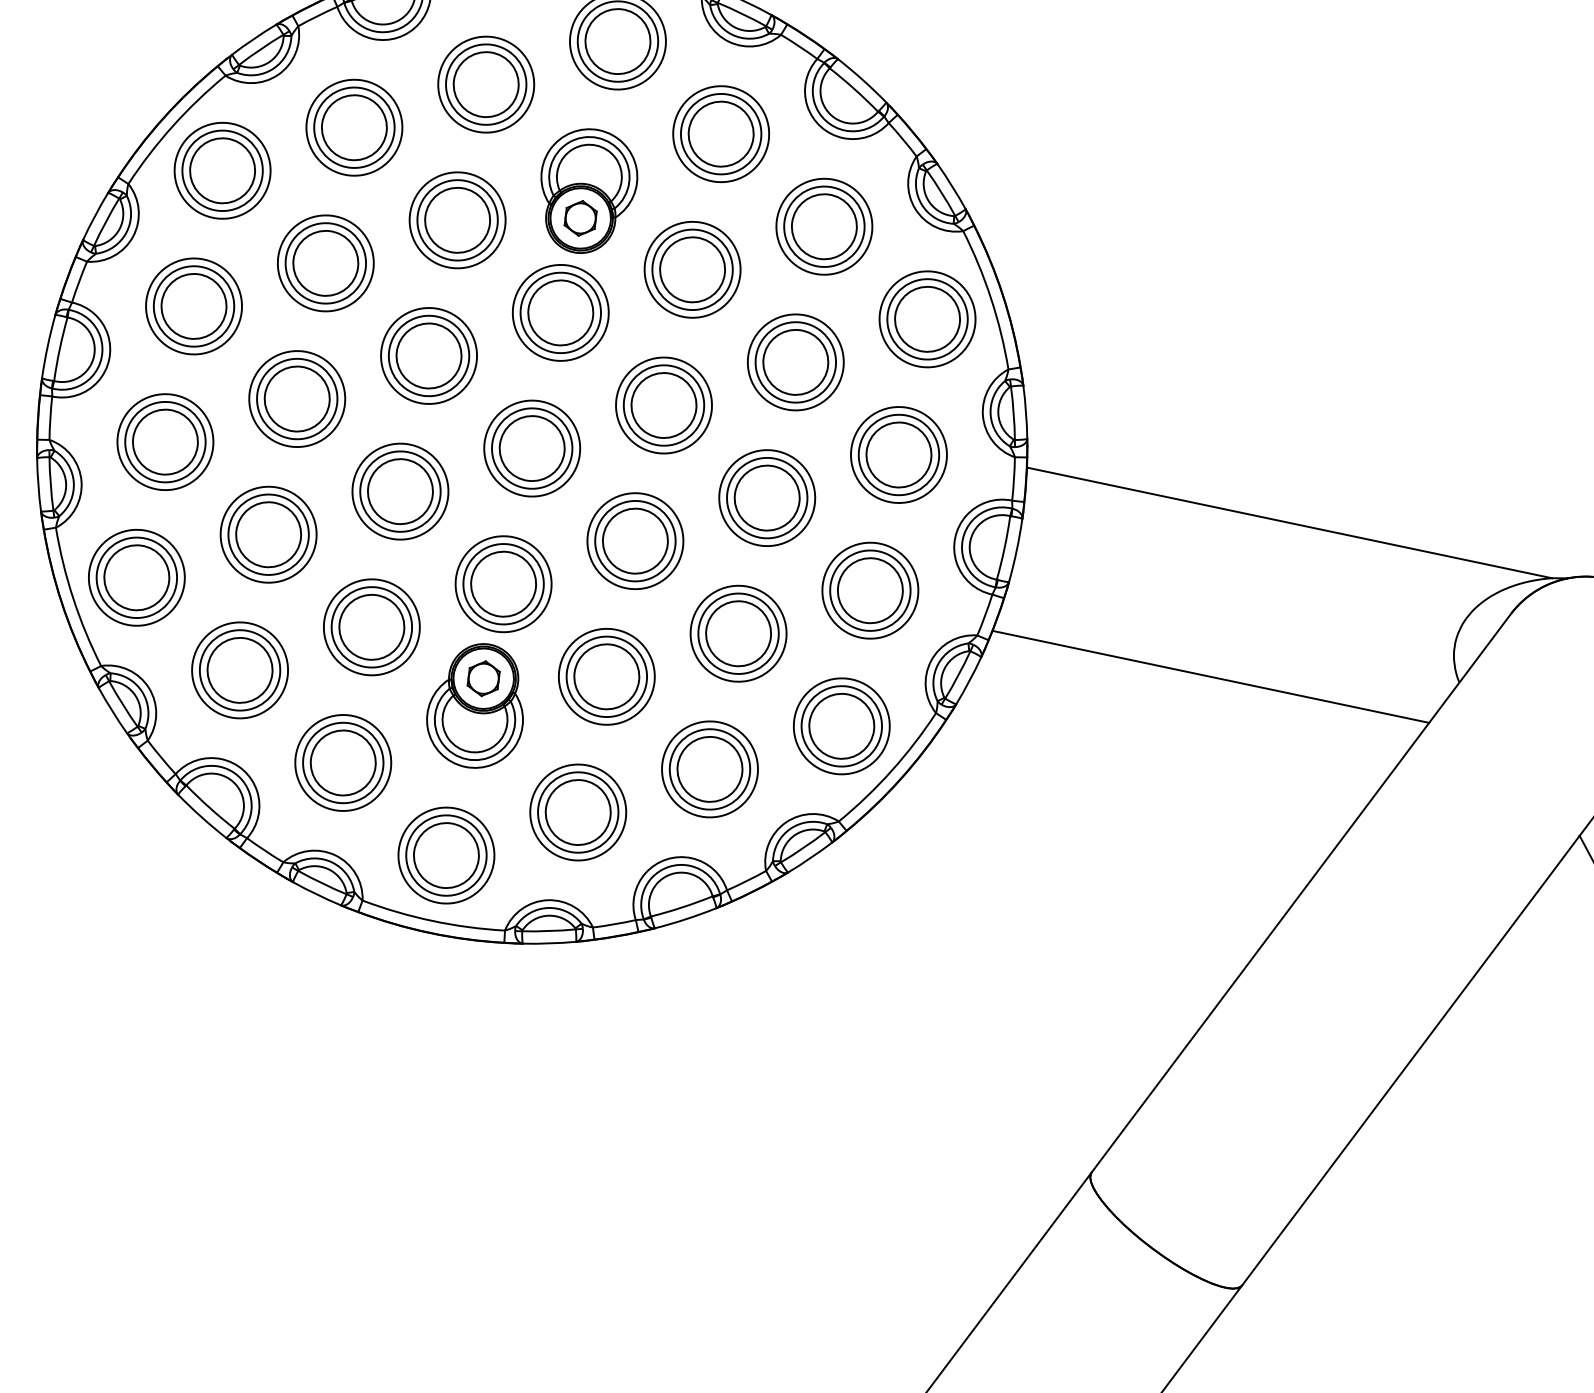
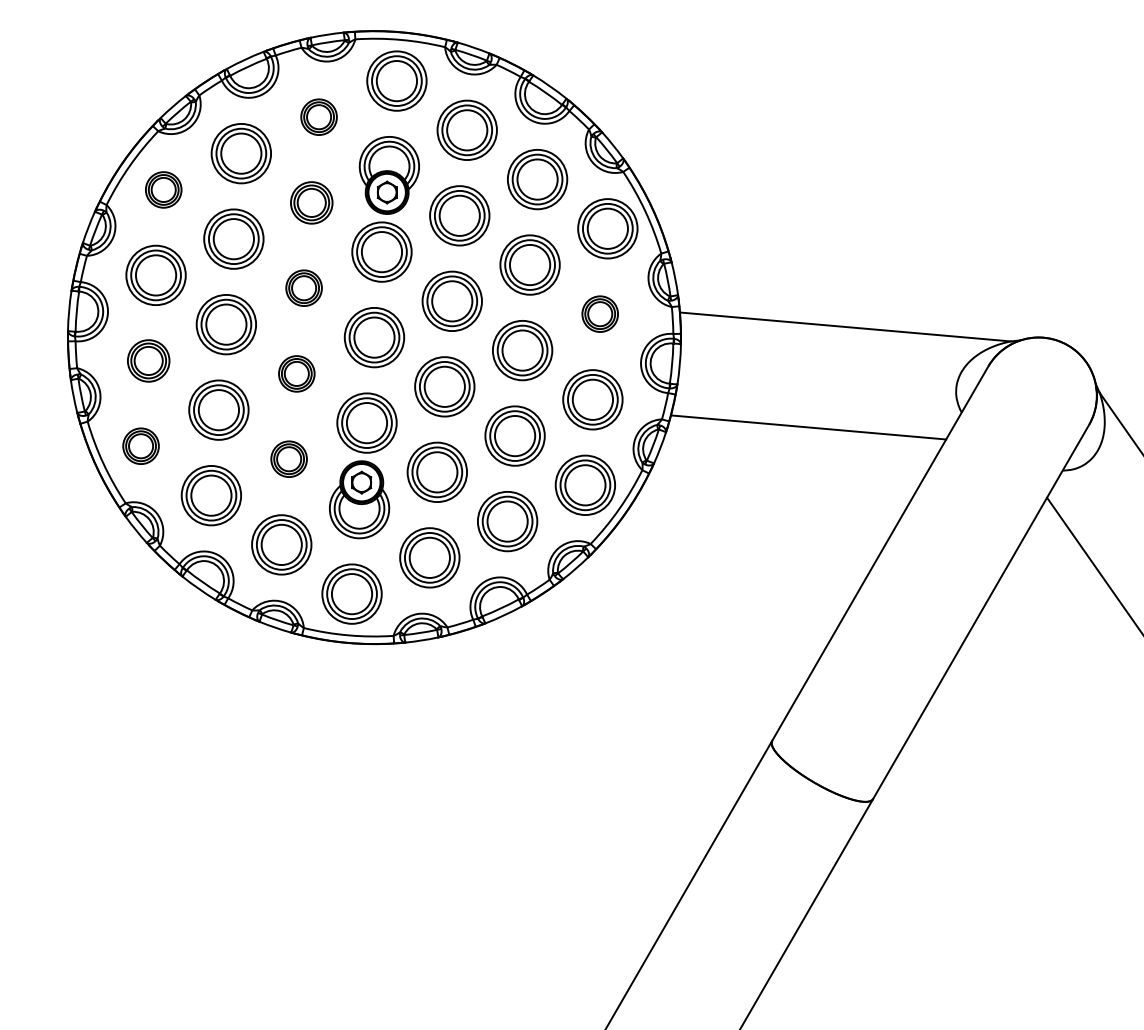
part: (485, 83) -> (318, 116), size x0.6
part: (222, 170) -> (163, 189), size x0.6
part: (457, 219) -> (311, 202), size x0.7
part: (428, 354) -> (303, 287), size x0.6
part: (165, 441) -> (148, 360), size x0.7
part: (897, 453) -> (599, 313), size x0.6
part: (400, 490) -> (296, 373), size x0.6
part: (136, 576) -> (140, 445), size x0.6
part: (370, 625) -> (288, 458), size x0.6

